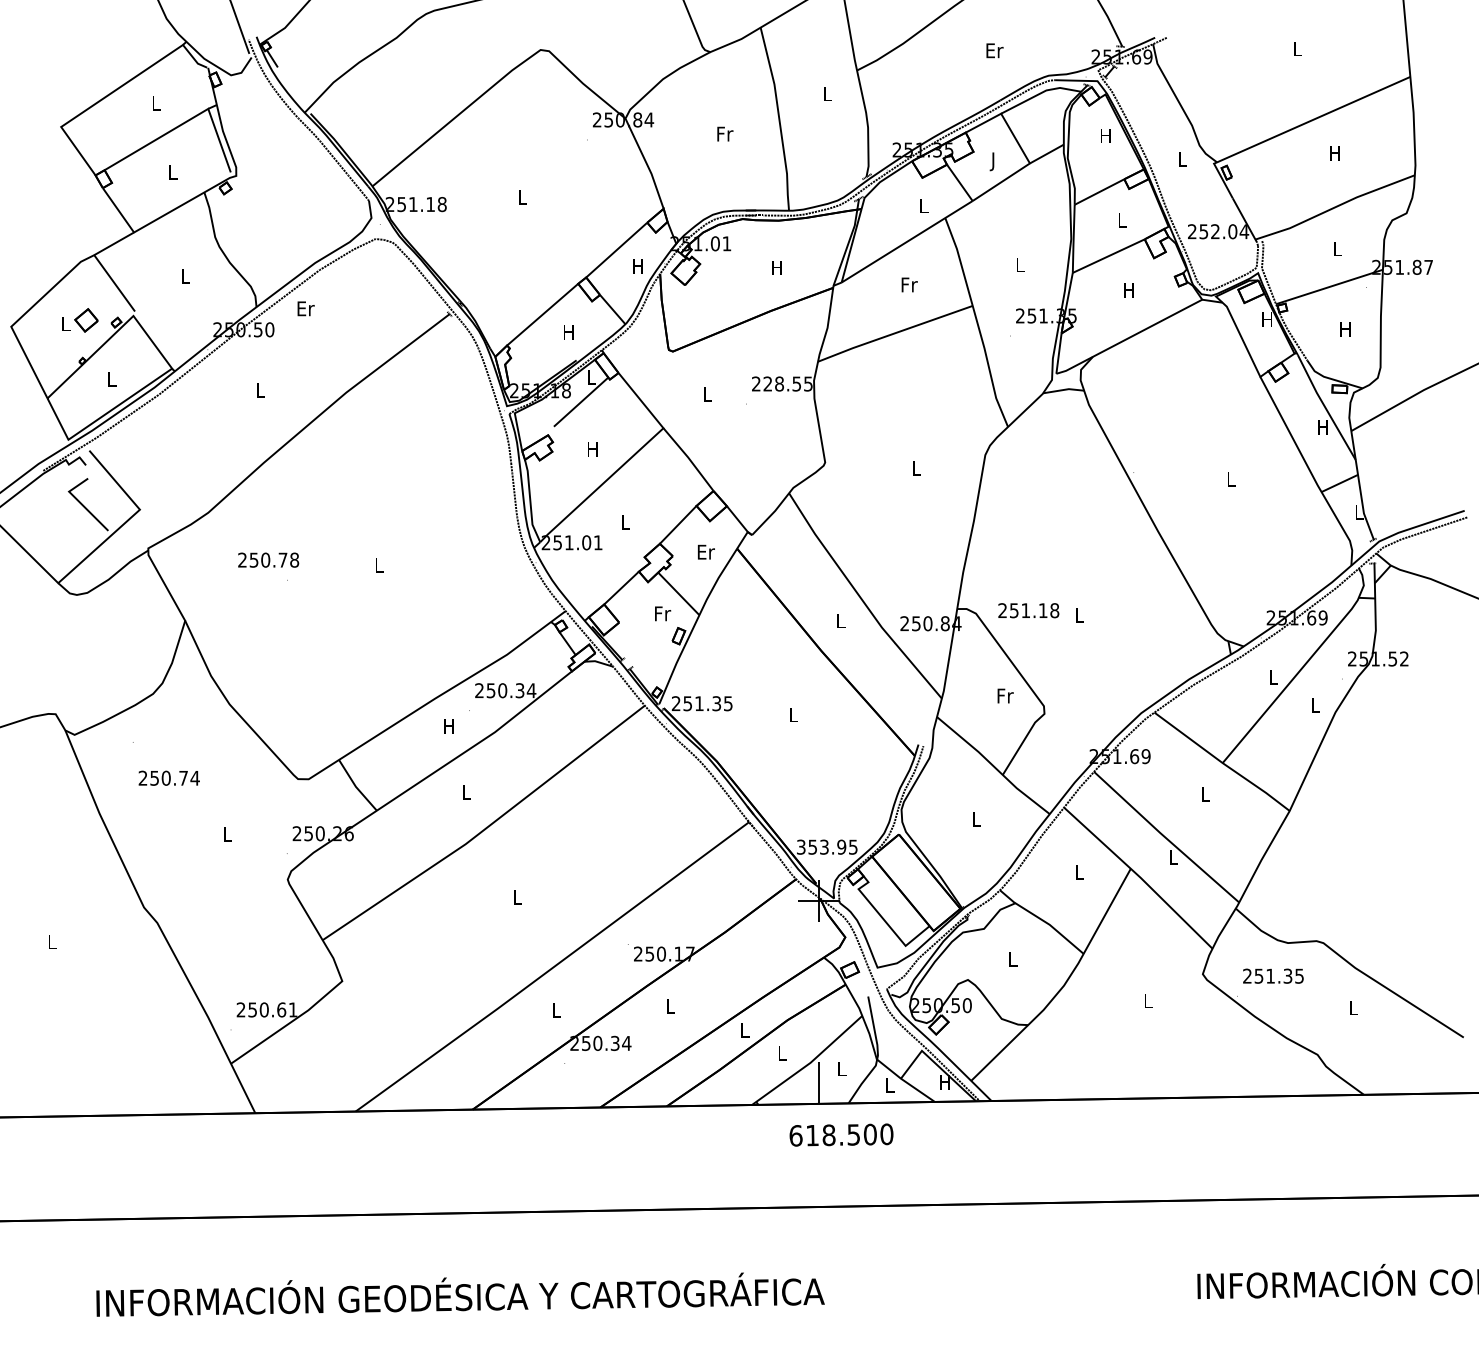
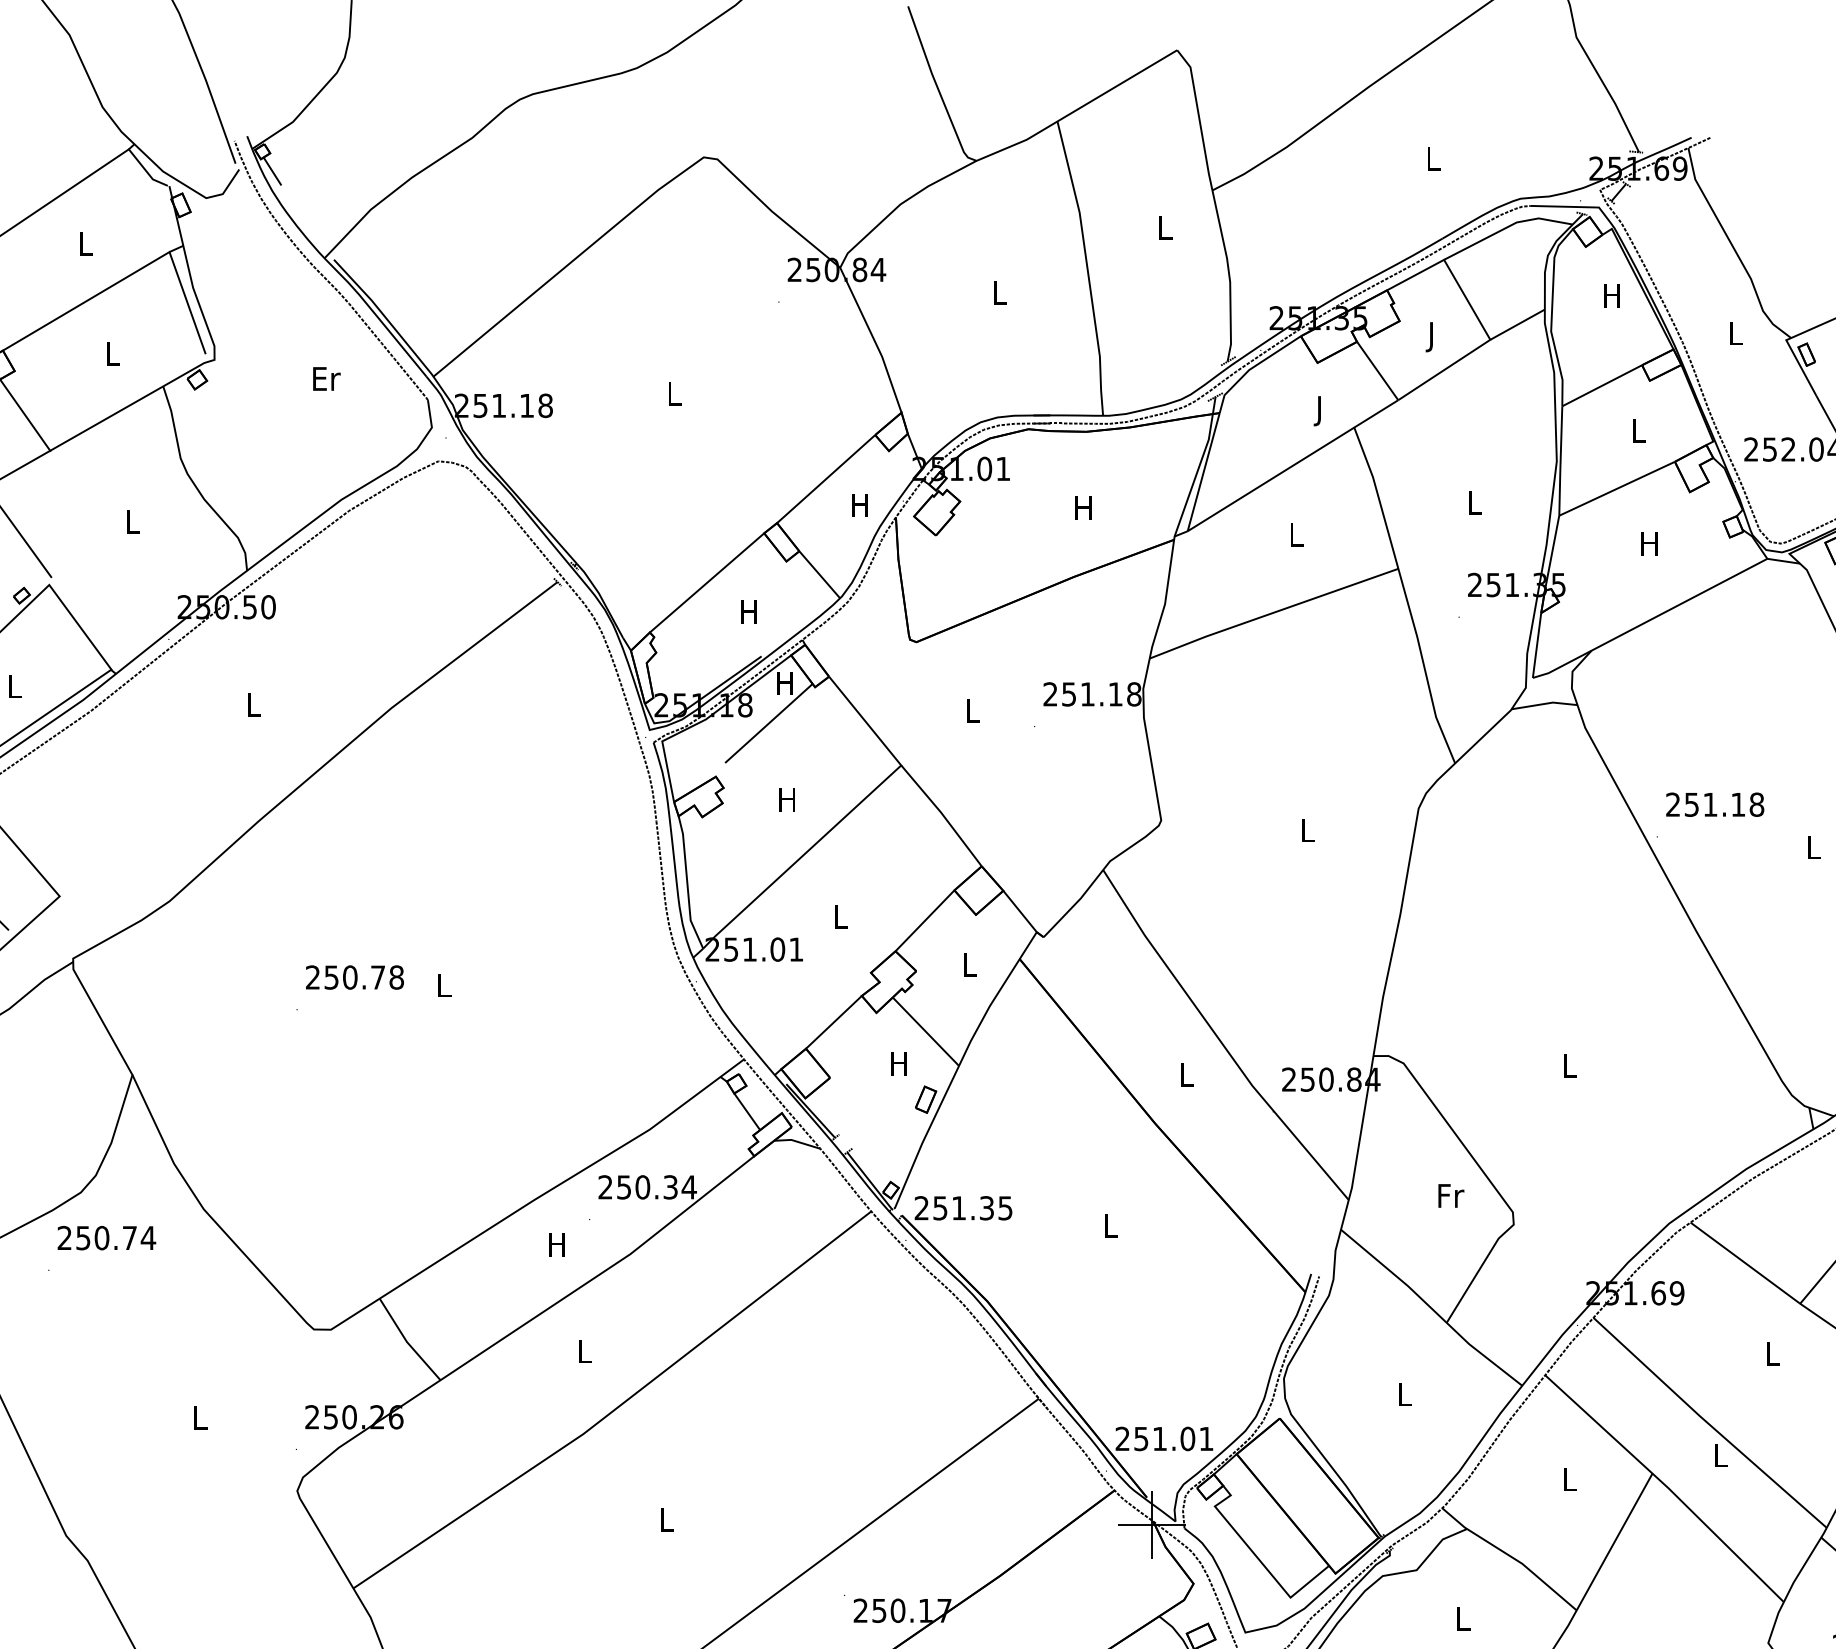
text: (994, 50) -> (1433, 158), Er -> L
text: (725, 133) -> (1000, 291), Fr -> L
text: (924, 207) -> (1320, 410), L -> J
text: (909, 284) -> (1296, 534), Fr -> L
text: (305, 308) -> (325, 378), moved
text: (590, 377) -> (783, 683), L -> H
text: (787, 383) -> (1100, 693), 228.55 -> 251.18
text: (705, 551) -> (968, 963), Er -> L
text: (268, 559) -> (354, 976), moved
text: (1028, 610) -> (1714, 804), moved
text: (663, 613) -> (901, 1063), Fr -> H
text: (168, 777) -> (105, 1236), moved
text: (827, 846) -> (1164, 1437), 353.95 -> 251.01

